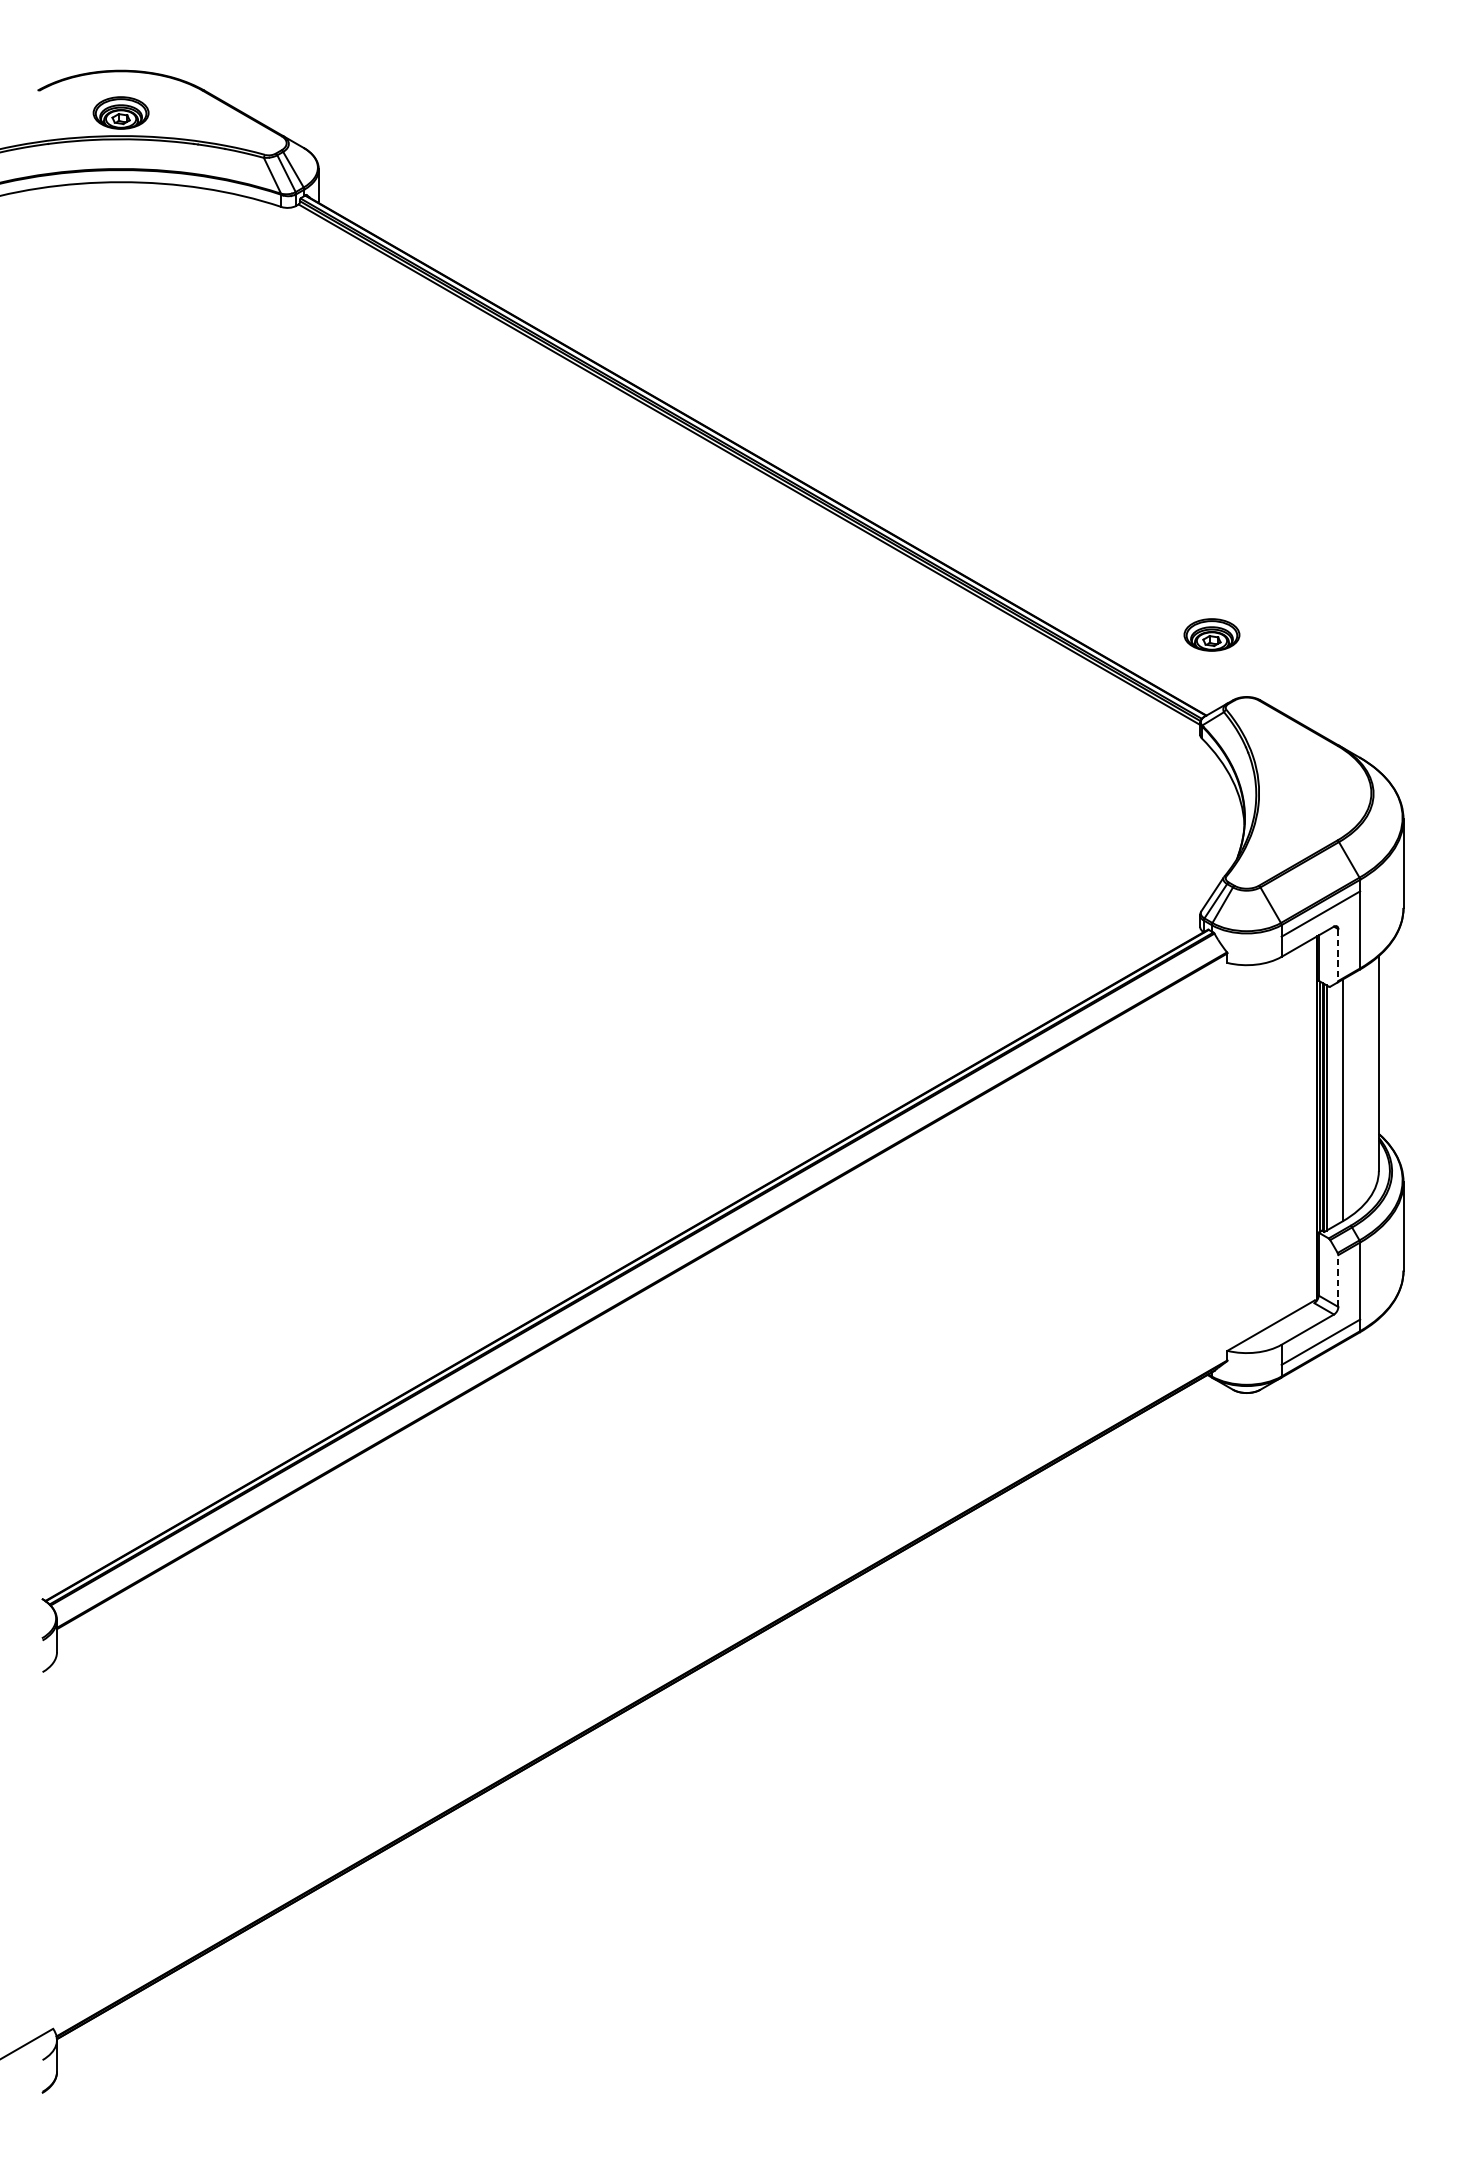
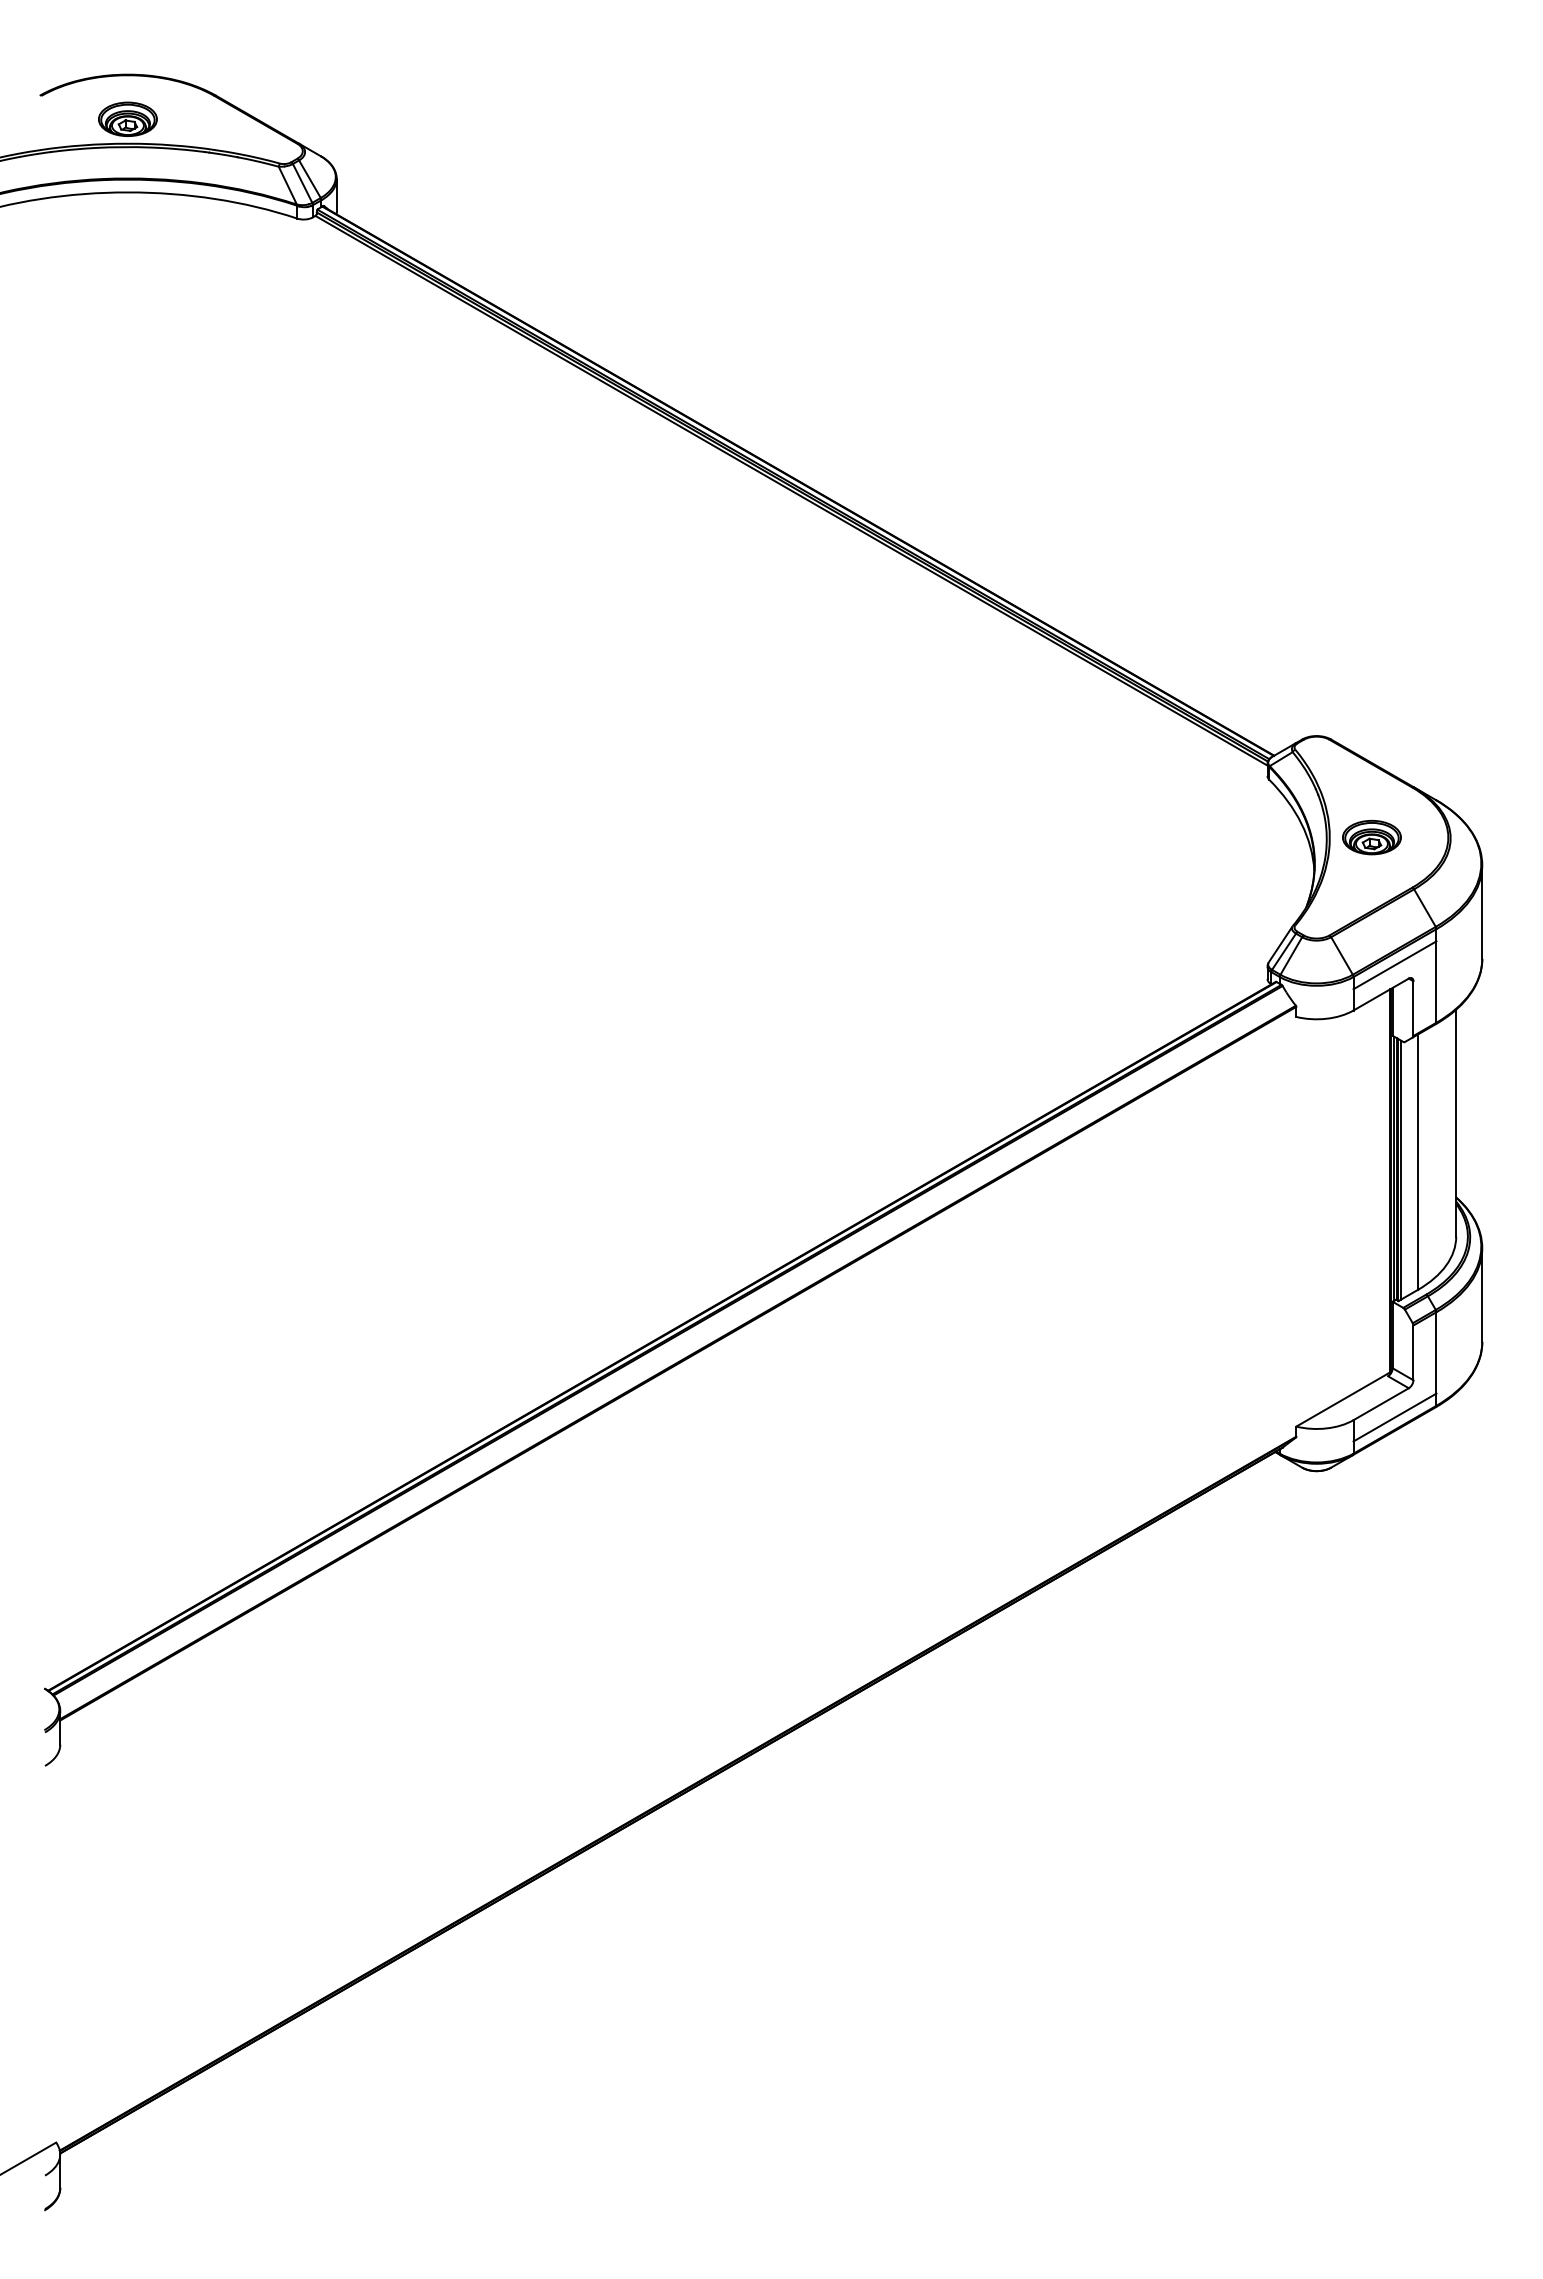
part: (1211, 634) -> (1371, 837), moved
line: (1338, 955) -> (1413, 1009), dashed -> solid
line: (1338, 1280) -> (1413, 1352), dashed -> solid

